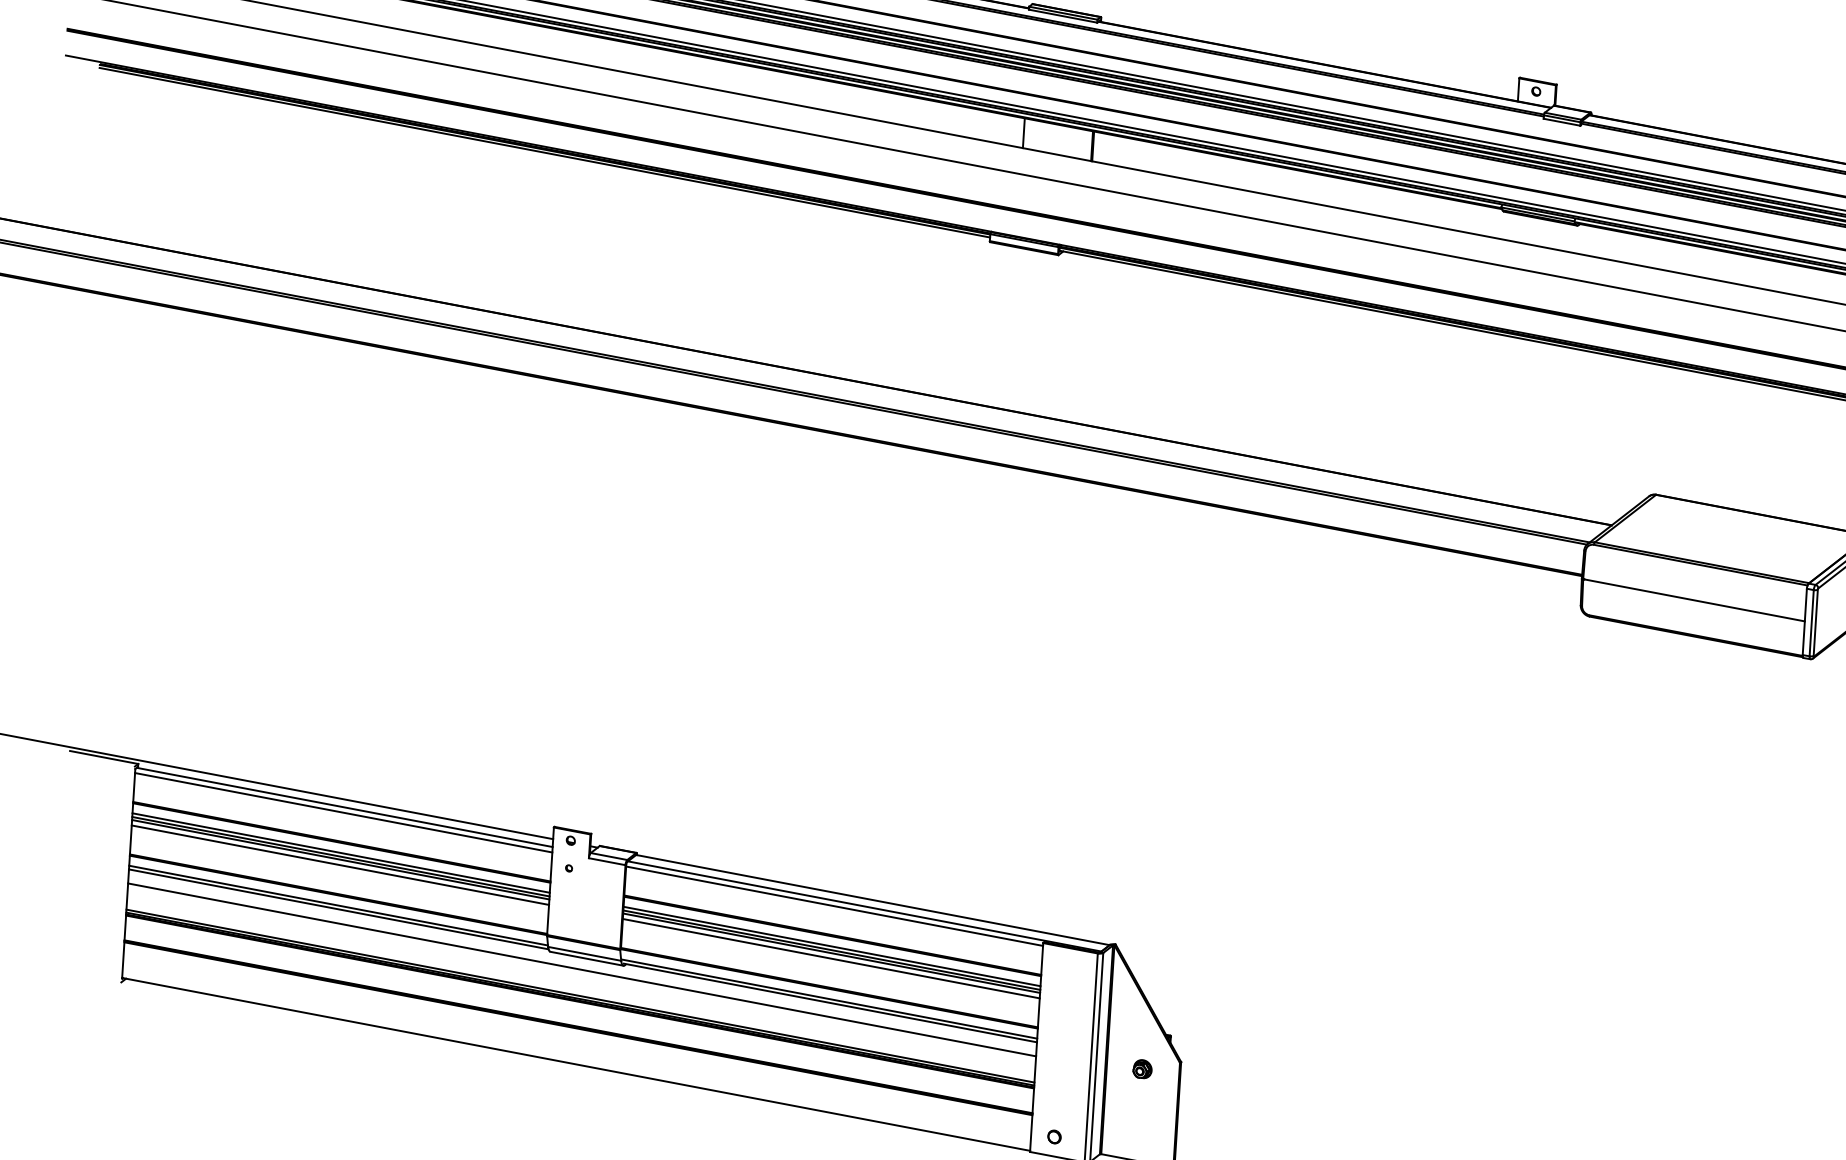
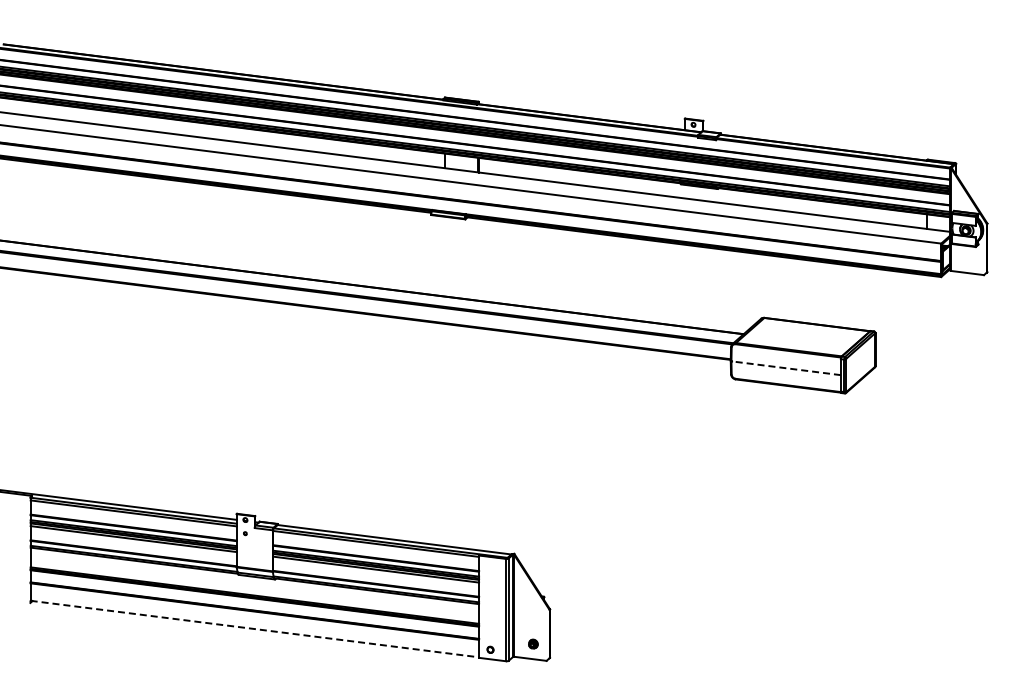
line: (1694, 600) -> (786, 368), solid -> dashed
line: (581, 969) -> (254, 582), removed
line: (575, 1065) -> (254, 629), solid -> dashed
part: (1142, 1068) -> (533, 643), moved

